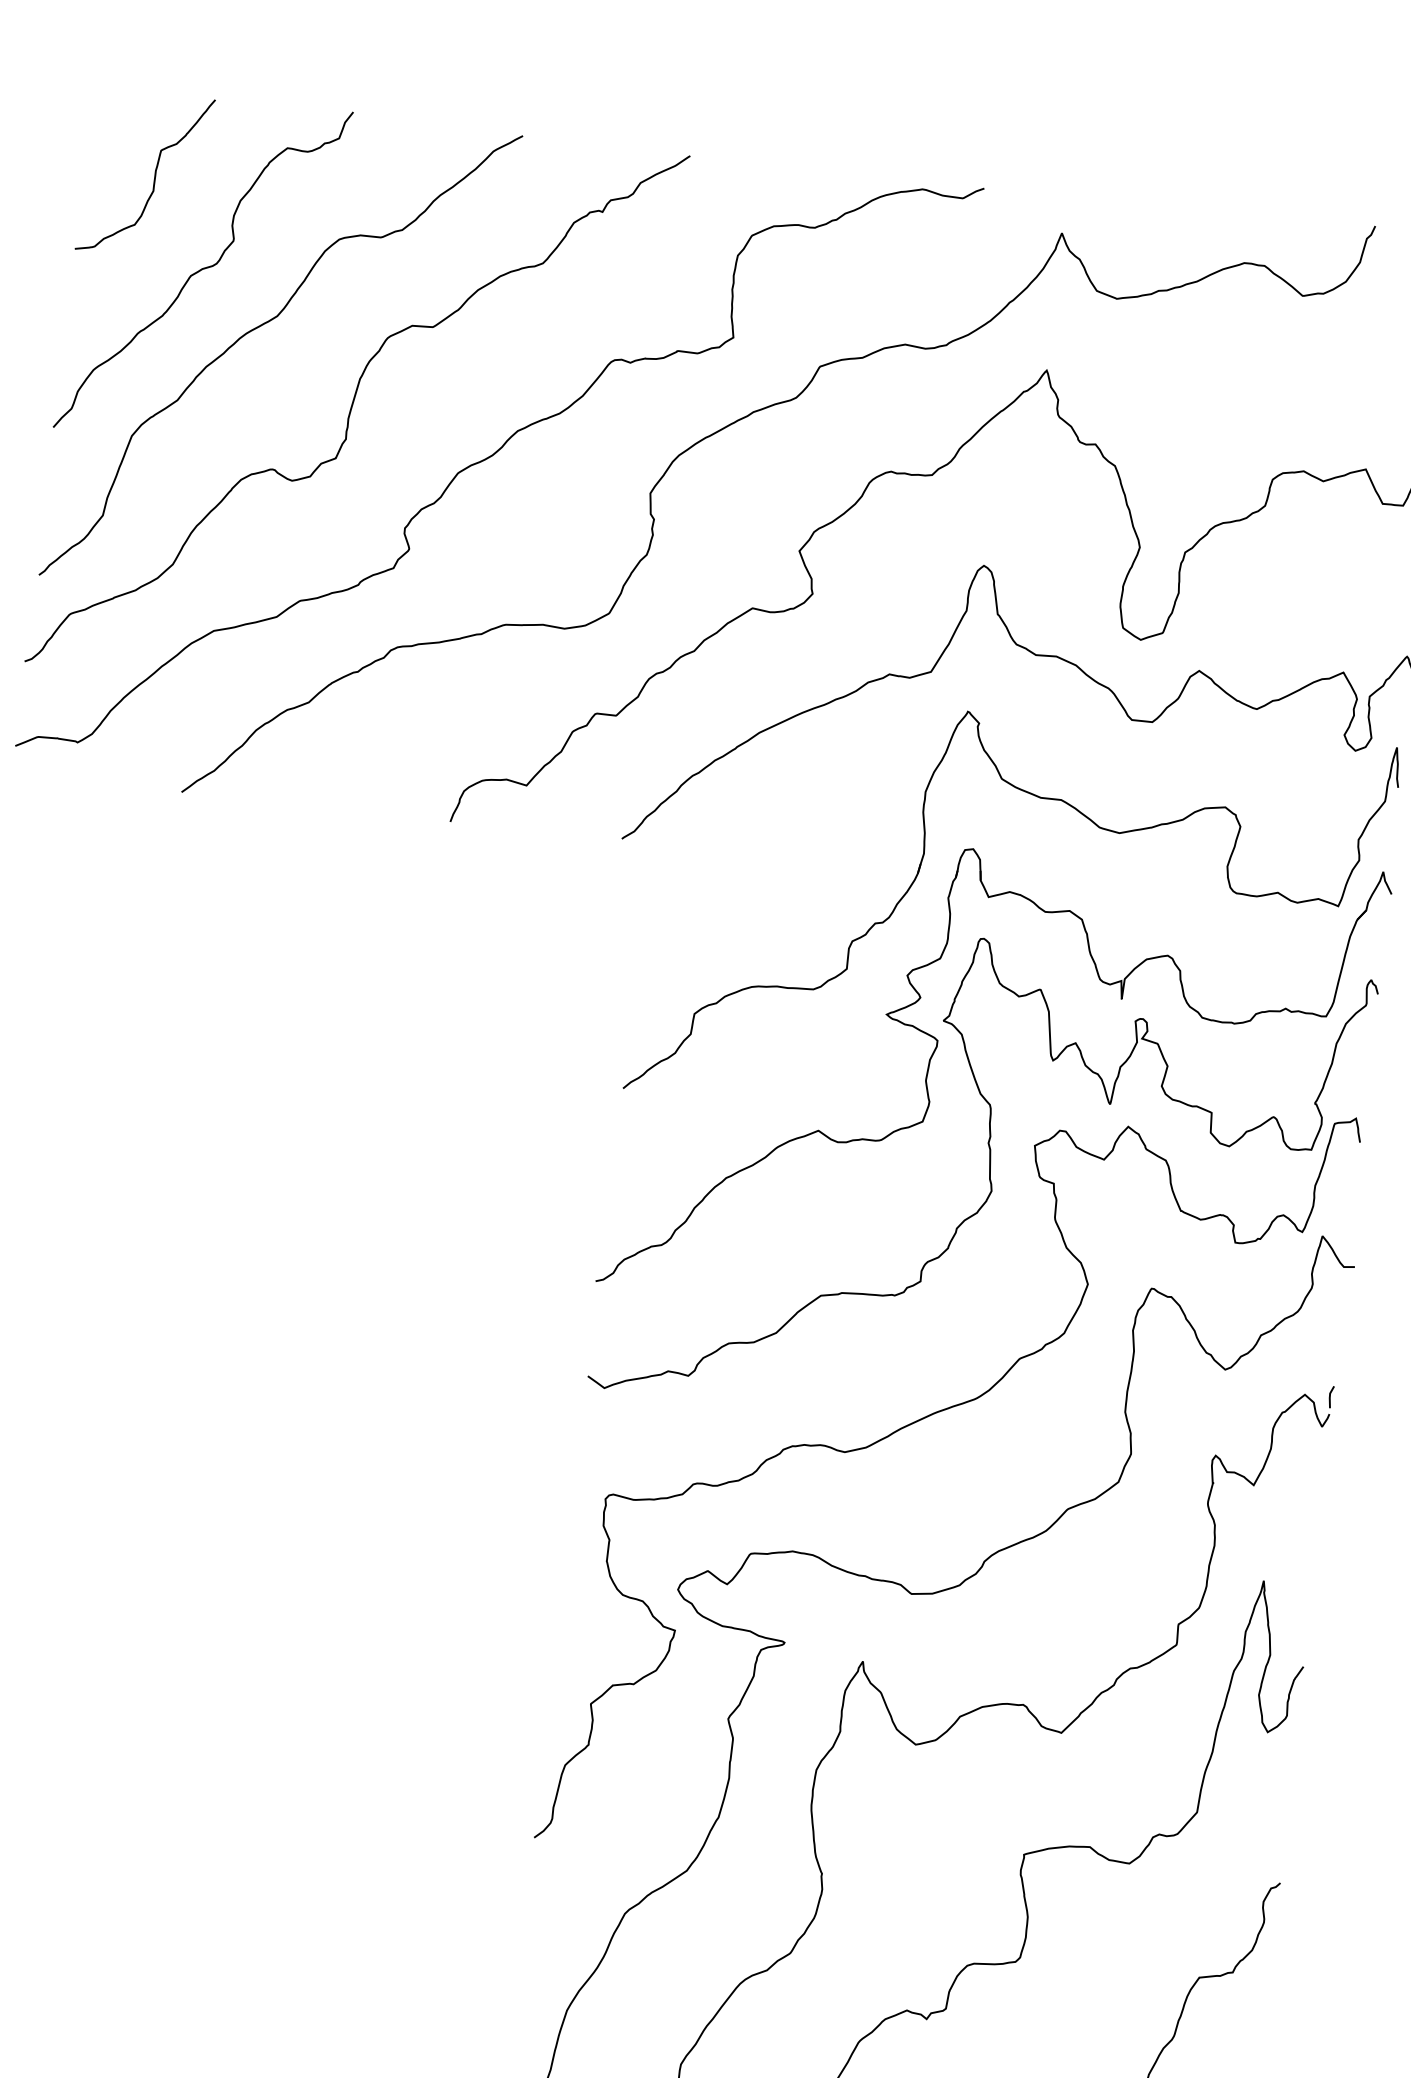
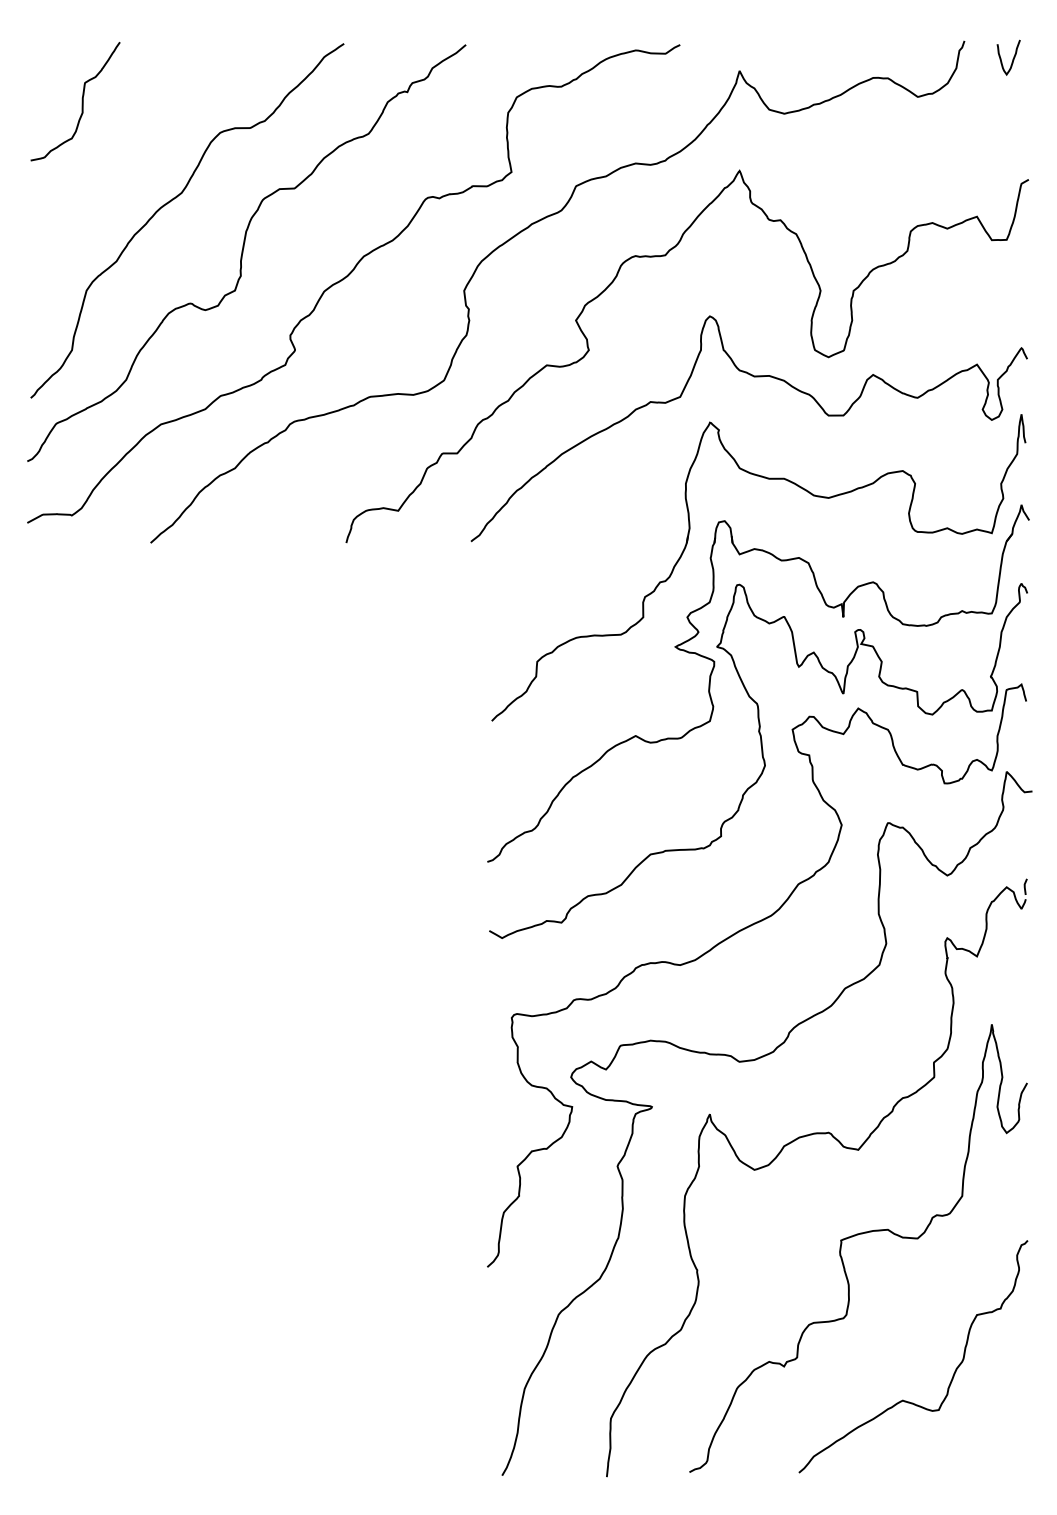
curve: (203, 268) -> (124, 164), removed

